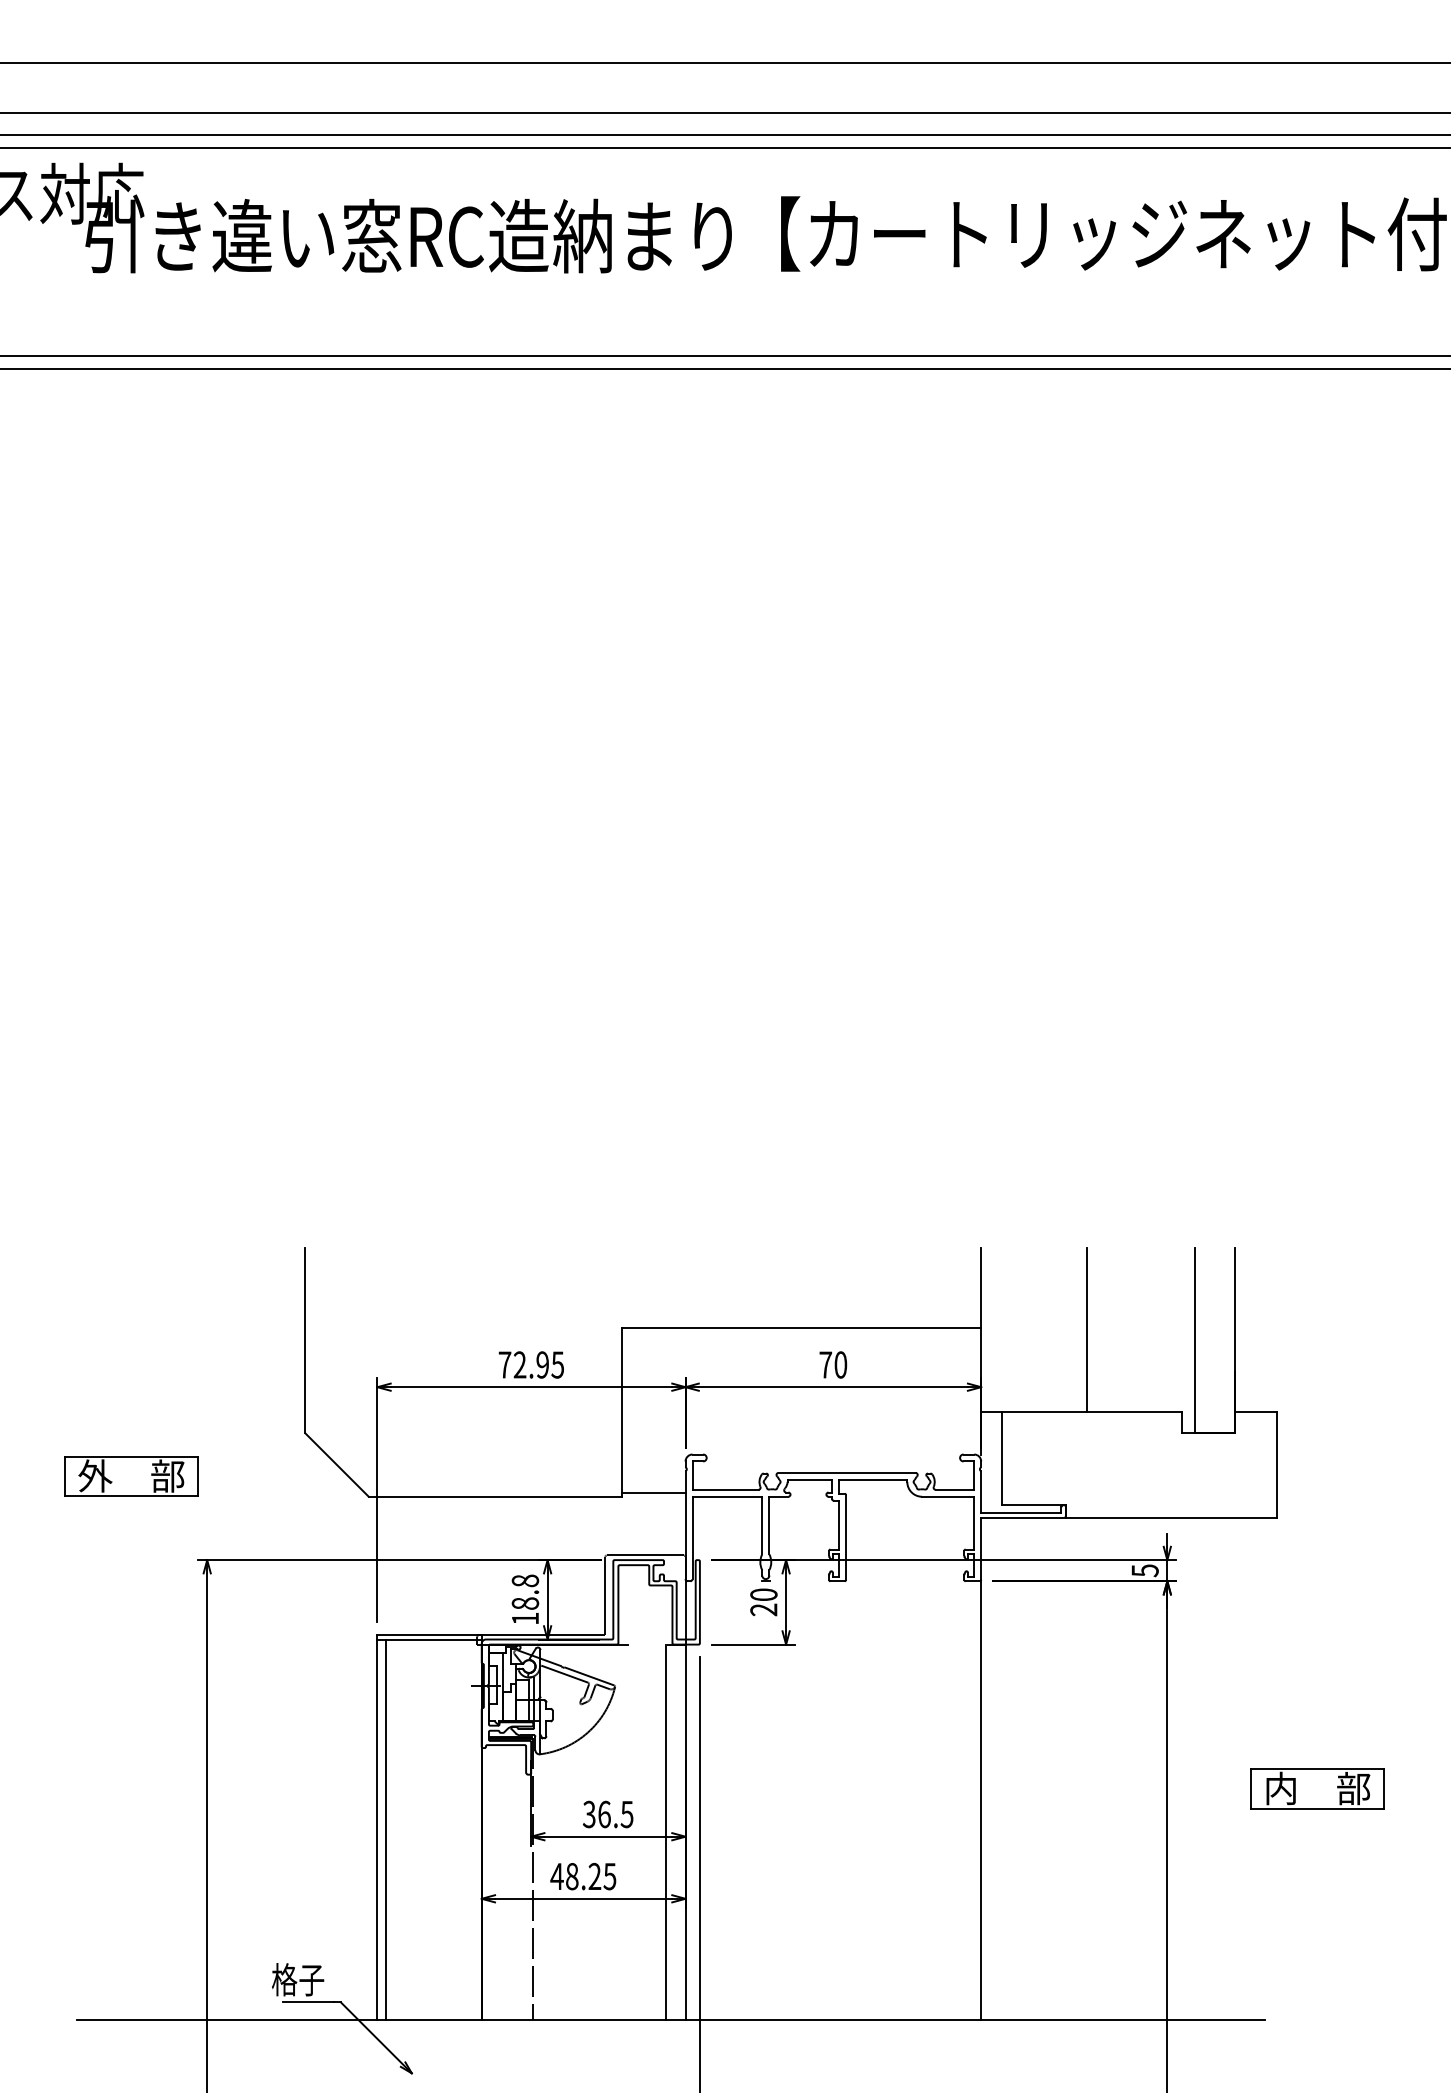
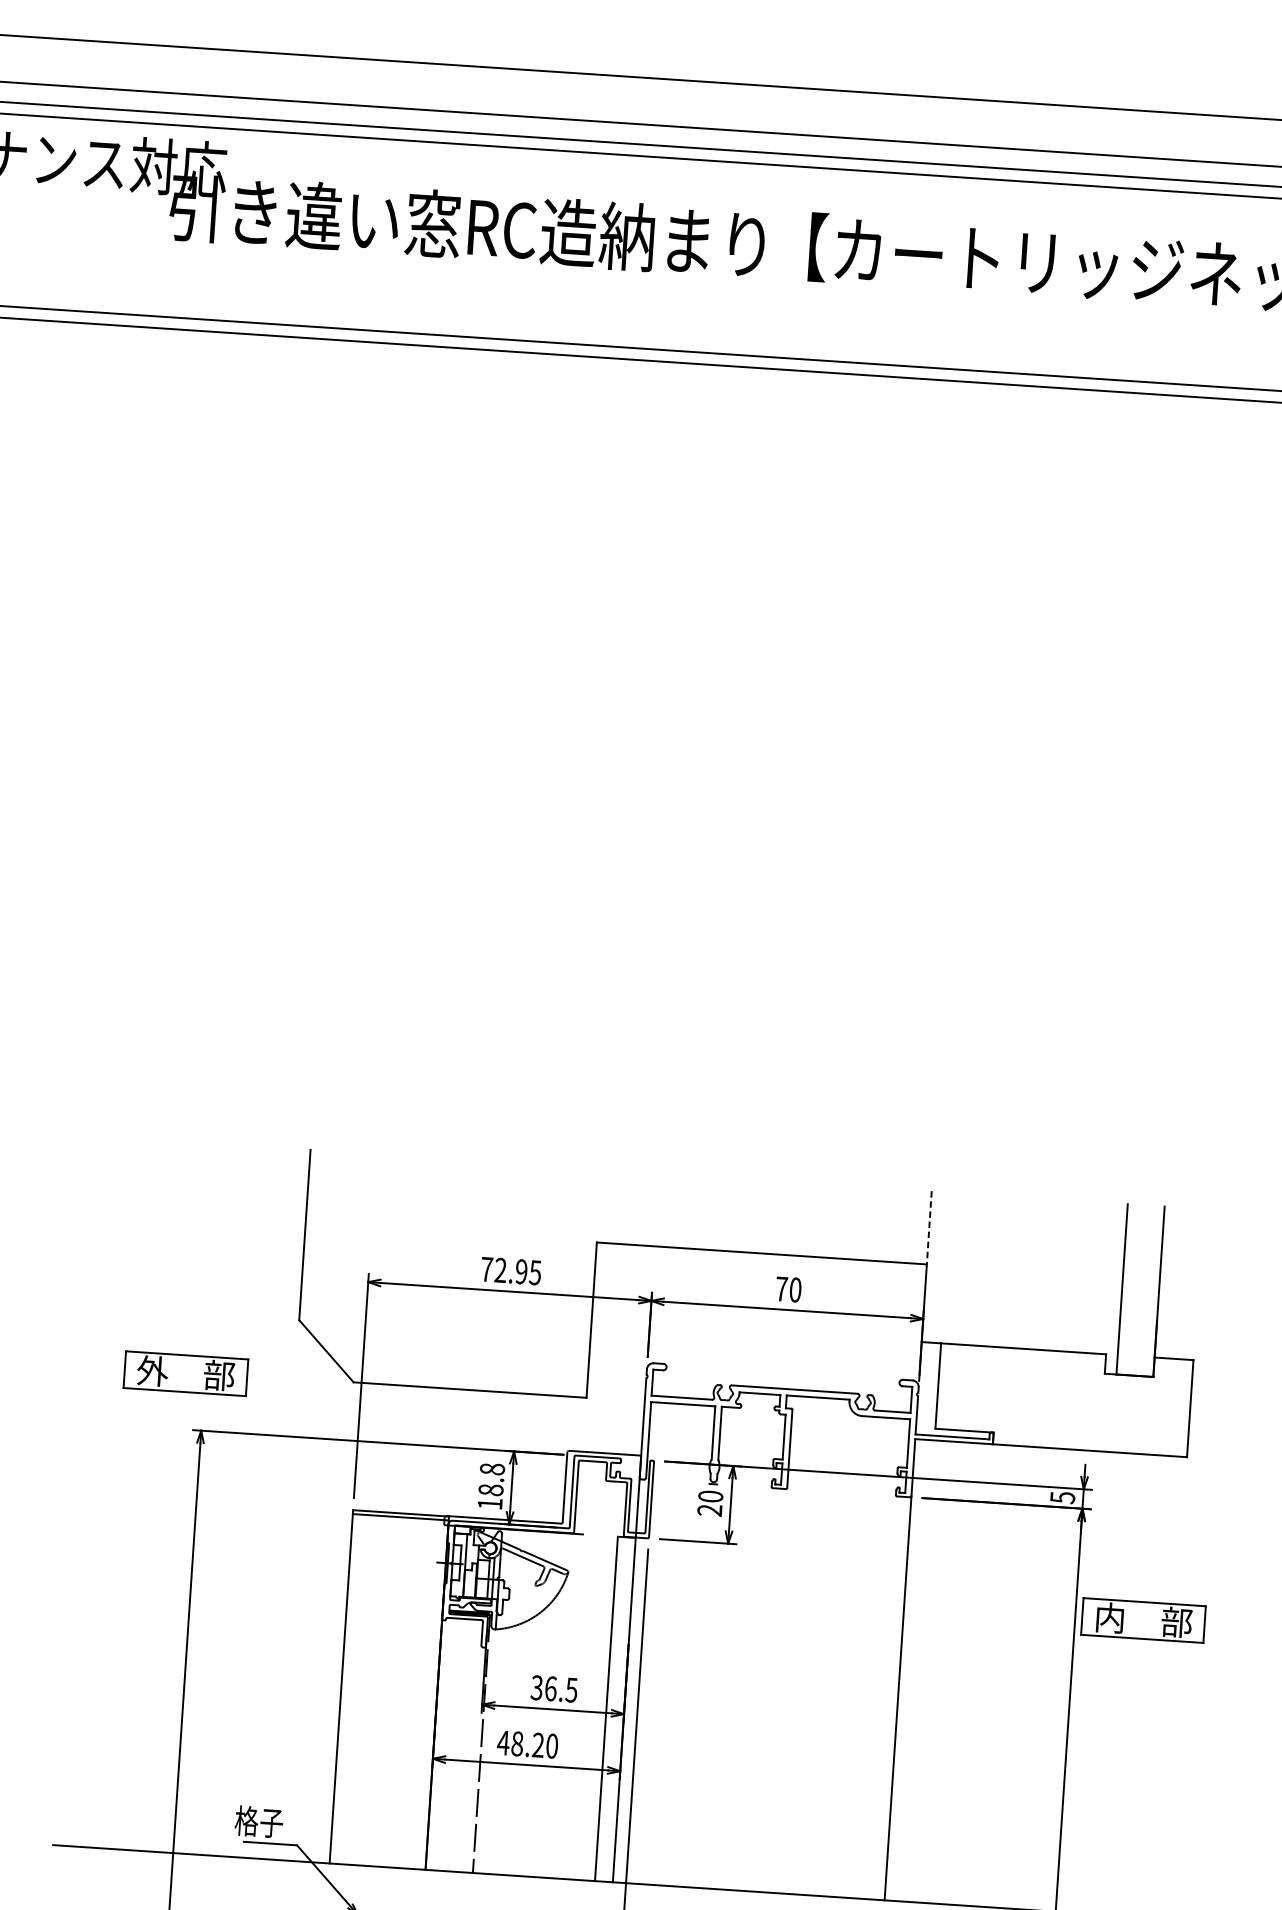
line: (981, 1287) -> (929, 1227), solid -> dashed
line: (1086, 1330) -> (1023, 1273), removed
part: (131, 1476) -> (185, 1373), moved
line: (653, 1492) -> (615, 1395), removed
part: (1317, 1788) -> (1143, 1620), moved
line: (385, 1829) -> (348, 1689), removed
text: (609, 1876) -> (551, 1746), 48.25 -> 48.20

